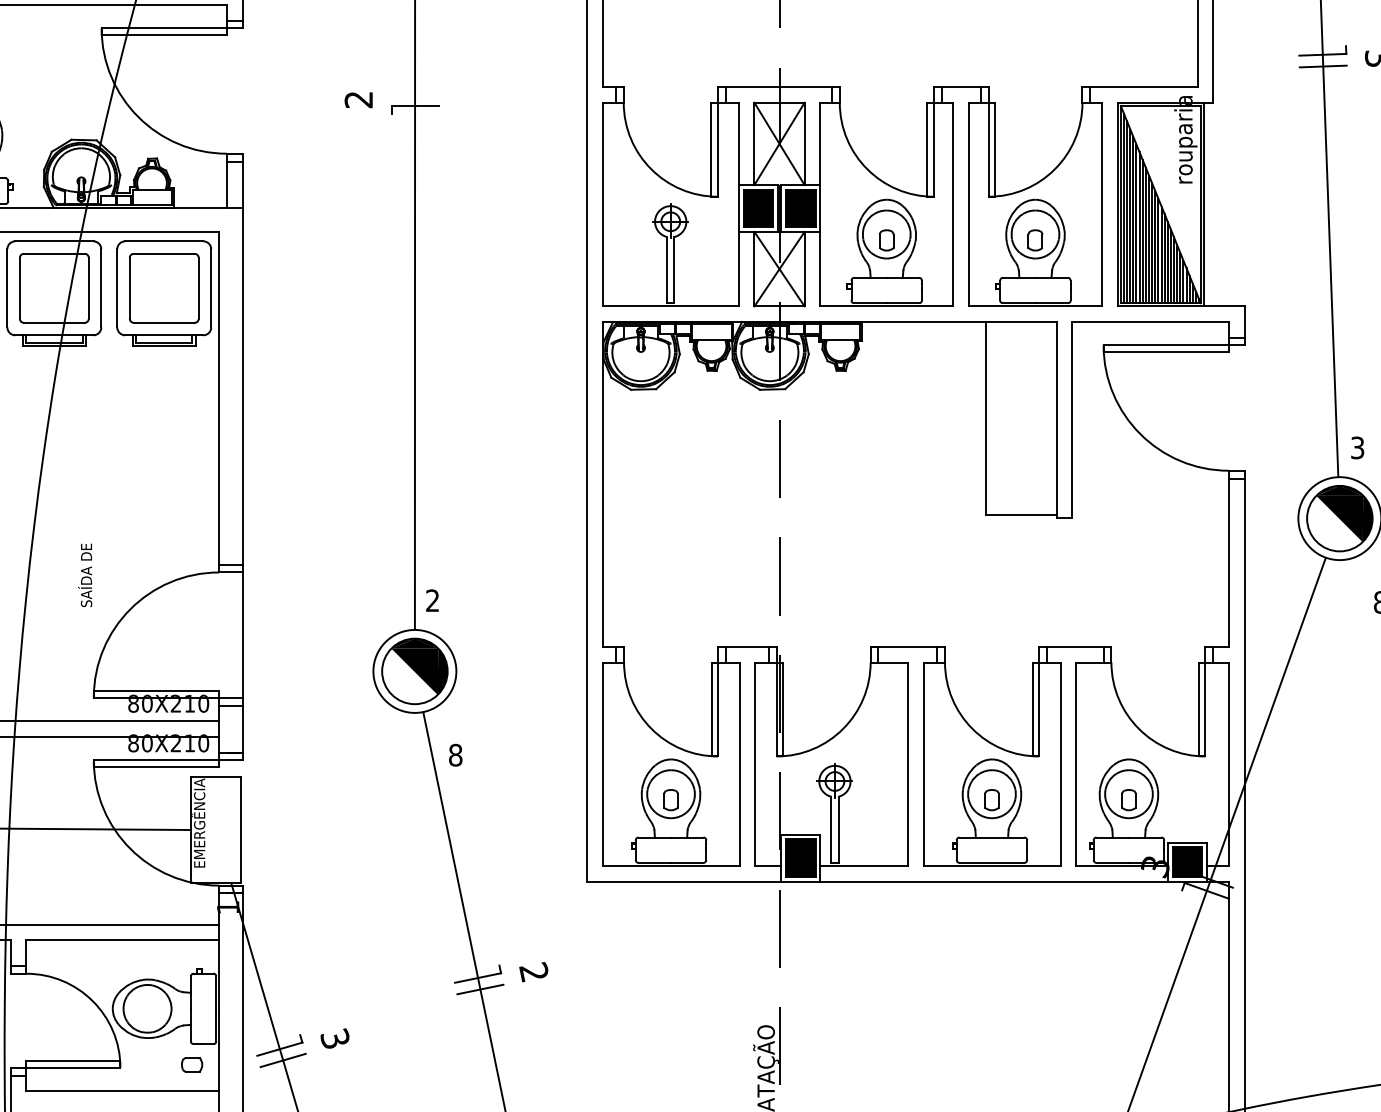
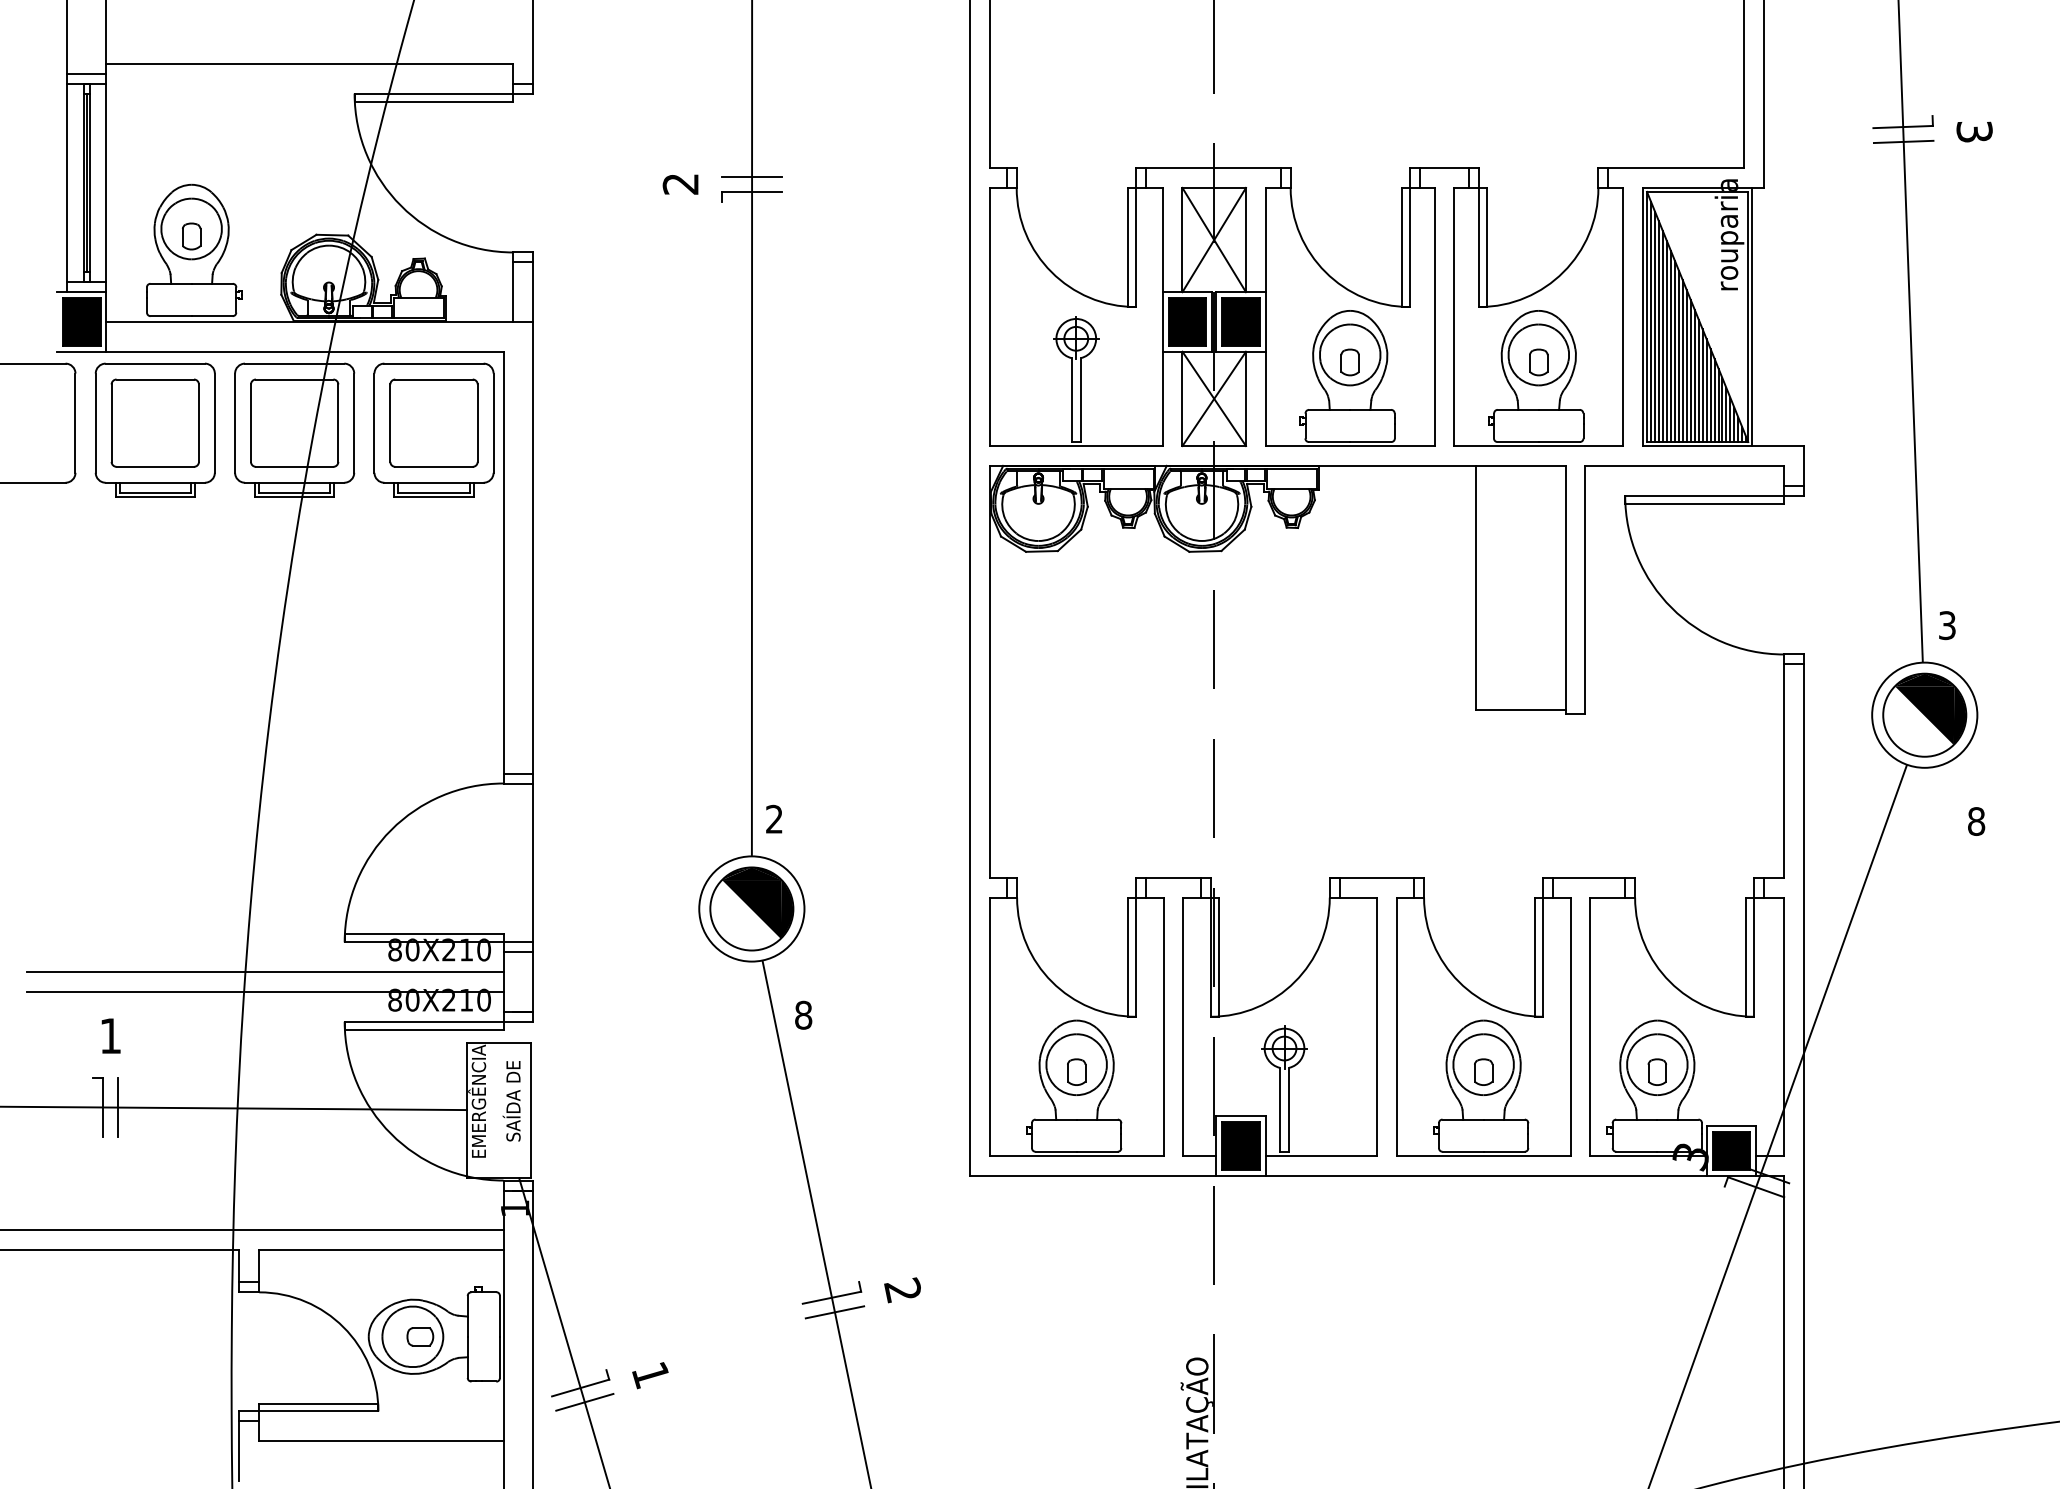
line: (414, 93) -> (751, 176), added
text: (84, 575) -> (511, 1101), moved
text: (334, 1039) -> (650, 1375), 3 -> 1
part: (192, 1064) -> (420, 1336), moved

